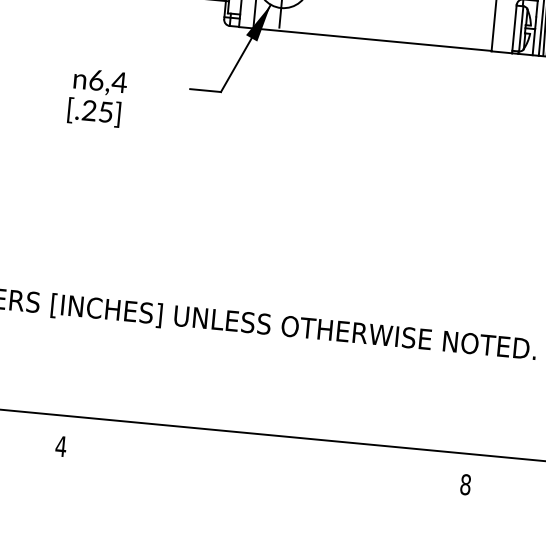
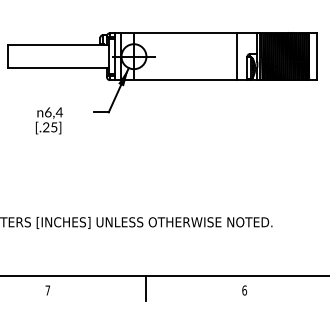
text: (60, 446) -> (47, 290), 4 -> 7
line: (264, 459) -> (146, 287), added
text: (465, 484) -> (244, 290), 8 -> 6

